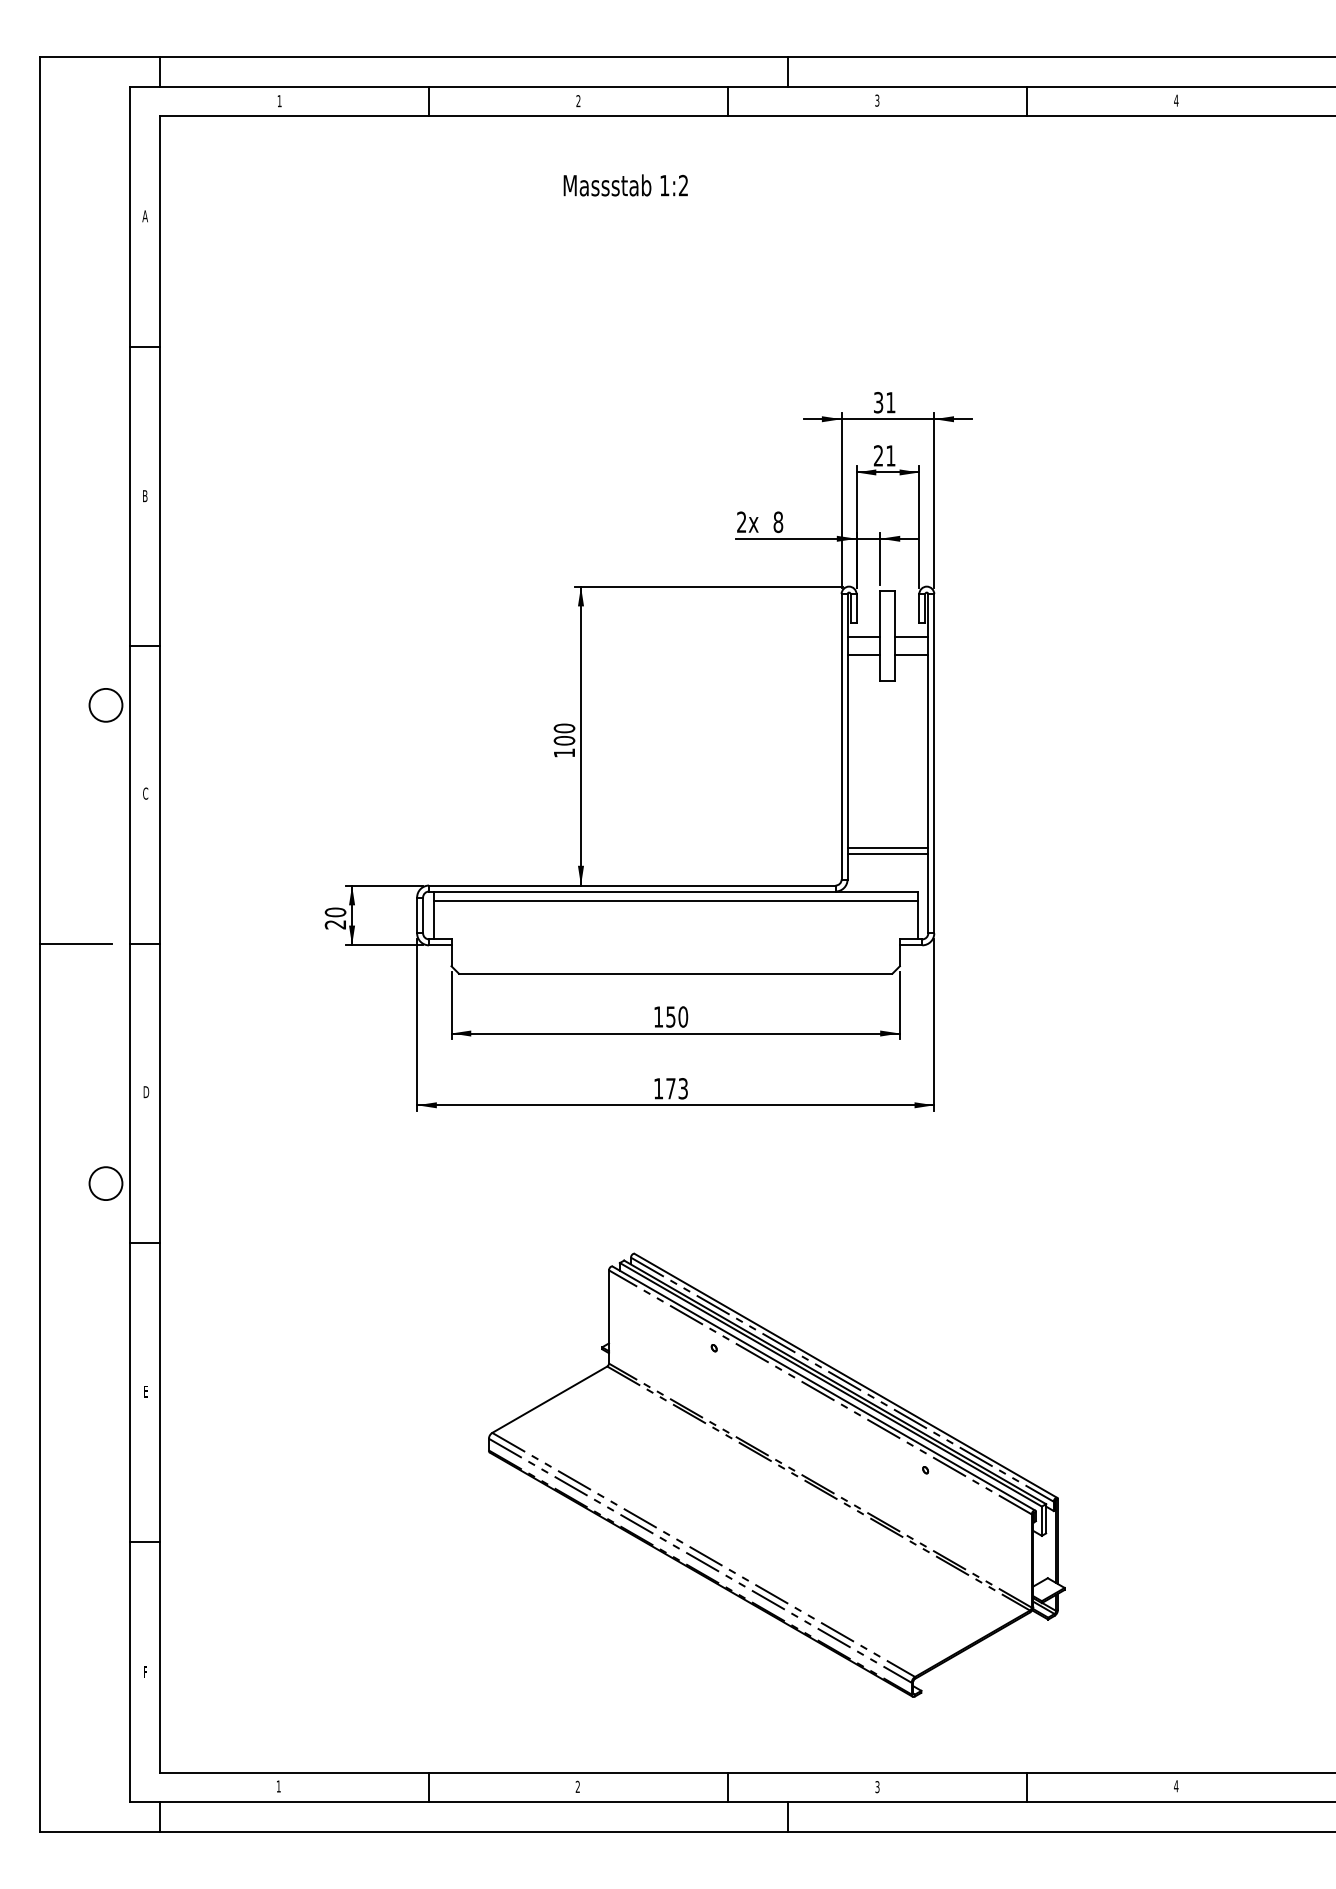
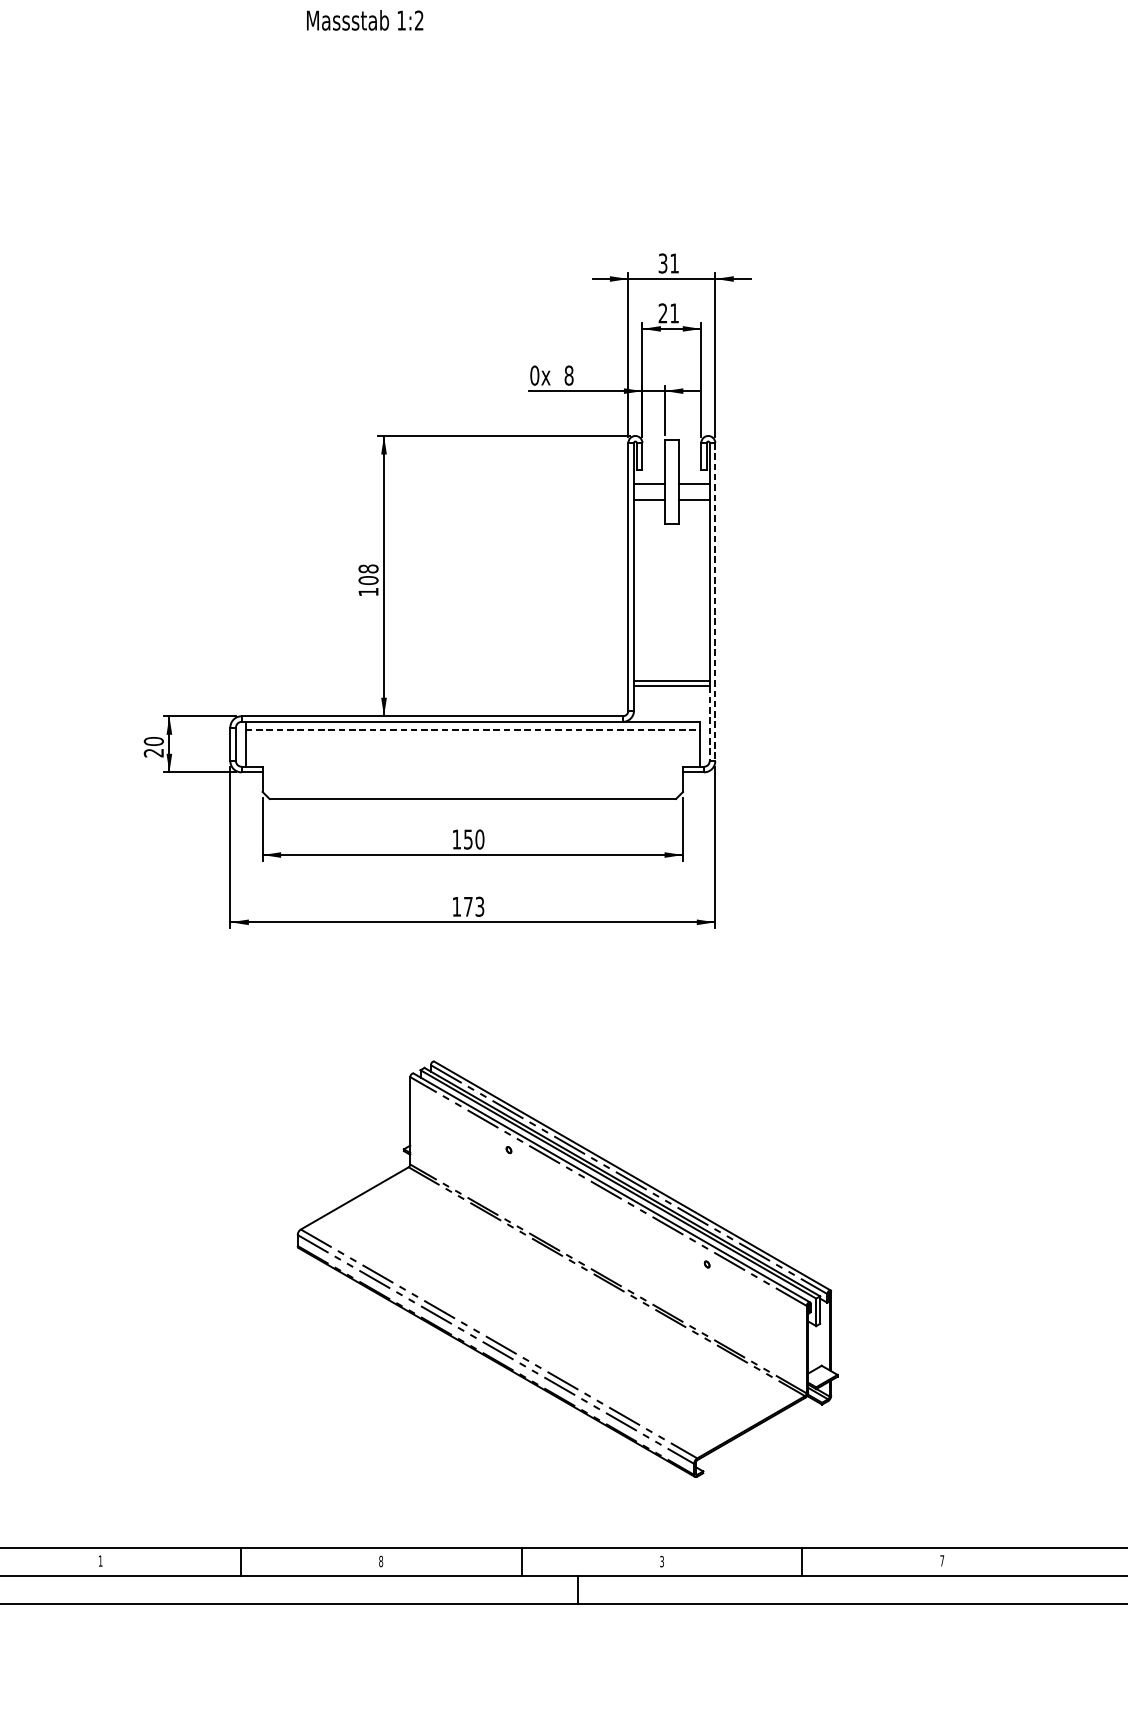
text: (625, 185) -> (364, 20), moved
text: (741, 521) -> (534, 374), 2x -> 0x
text: (564, 728) -> (368, 569), 100 -> 108
line: (934, 763) -> (715, 601), solid -> dashed
line: (928, 893) -> (709, 723), solid -> dashed
line: (676, 900) -> (473, 730), solid -> dashed
text: (577, 1786) -> (380, 1561), 2 -> 8
text: (1176, 1786) -> (942, 1561), 4 -> 7

